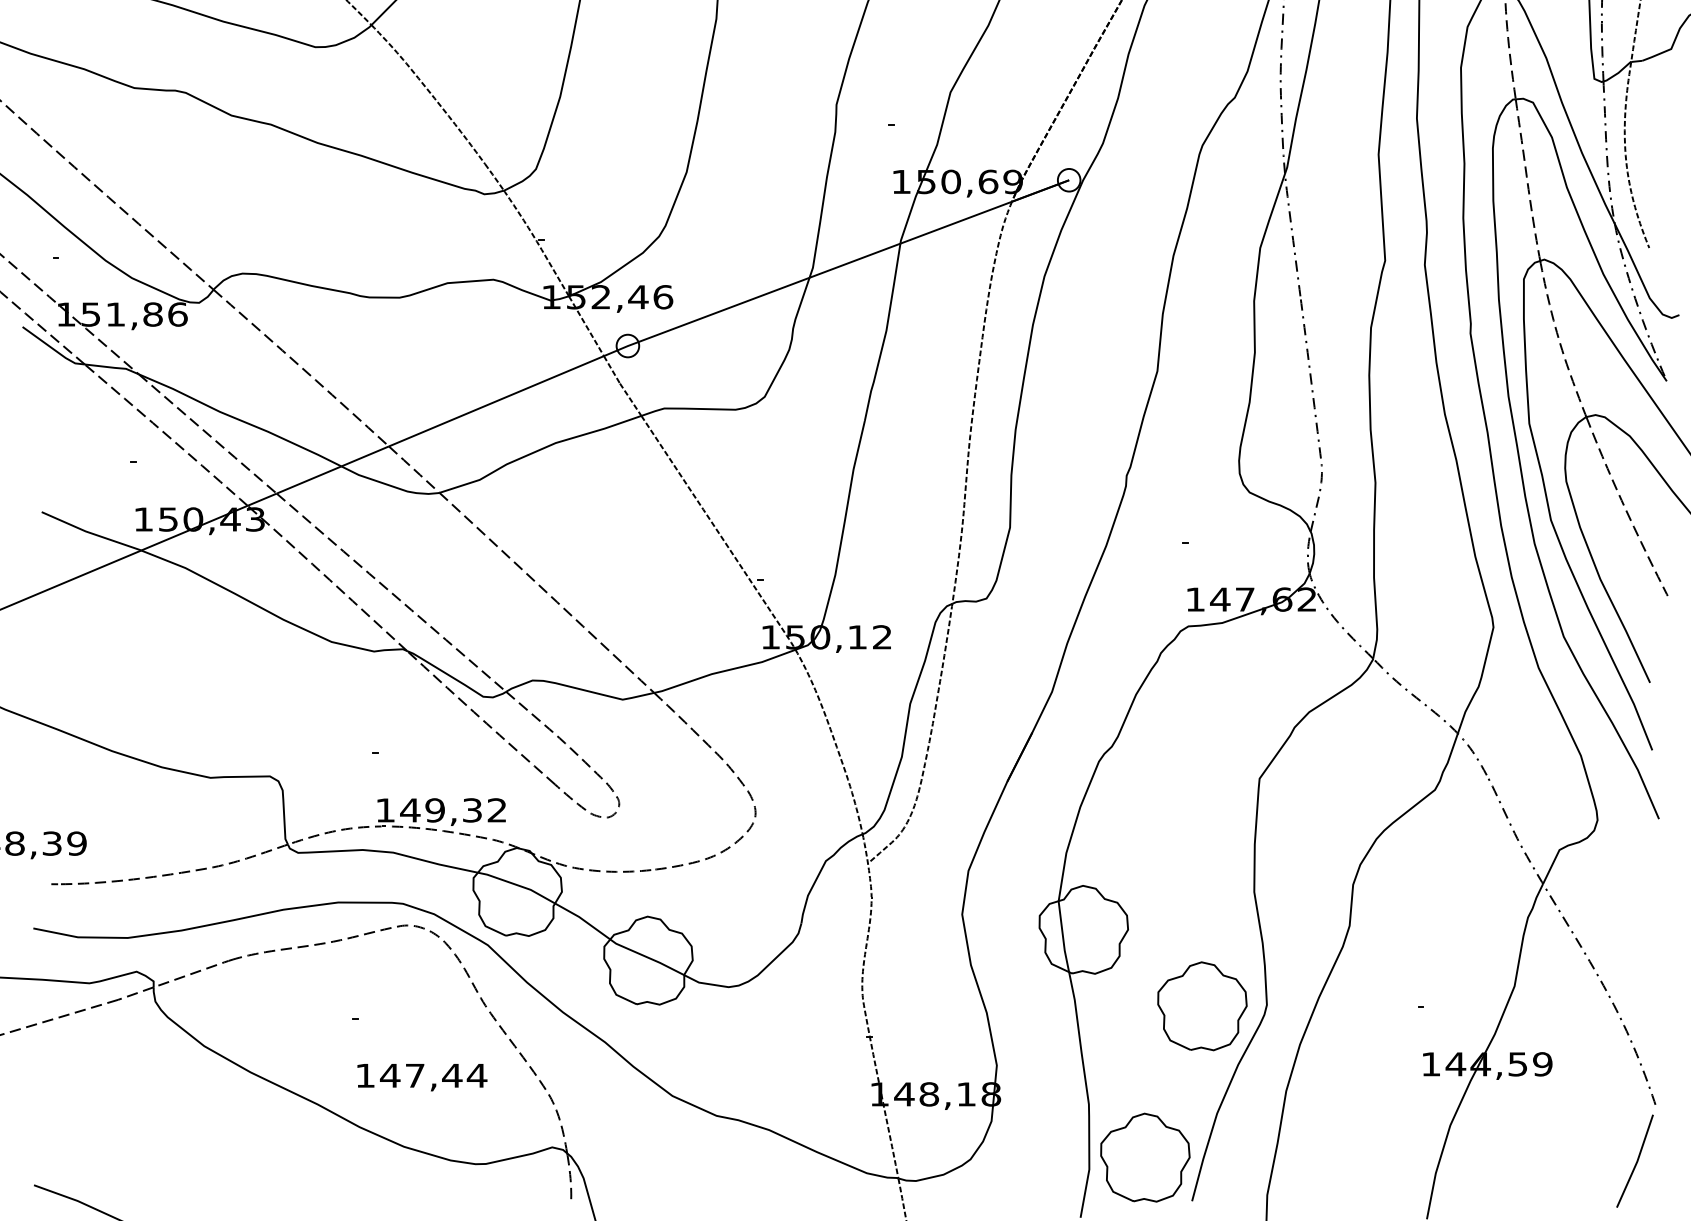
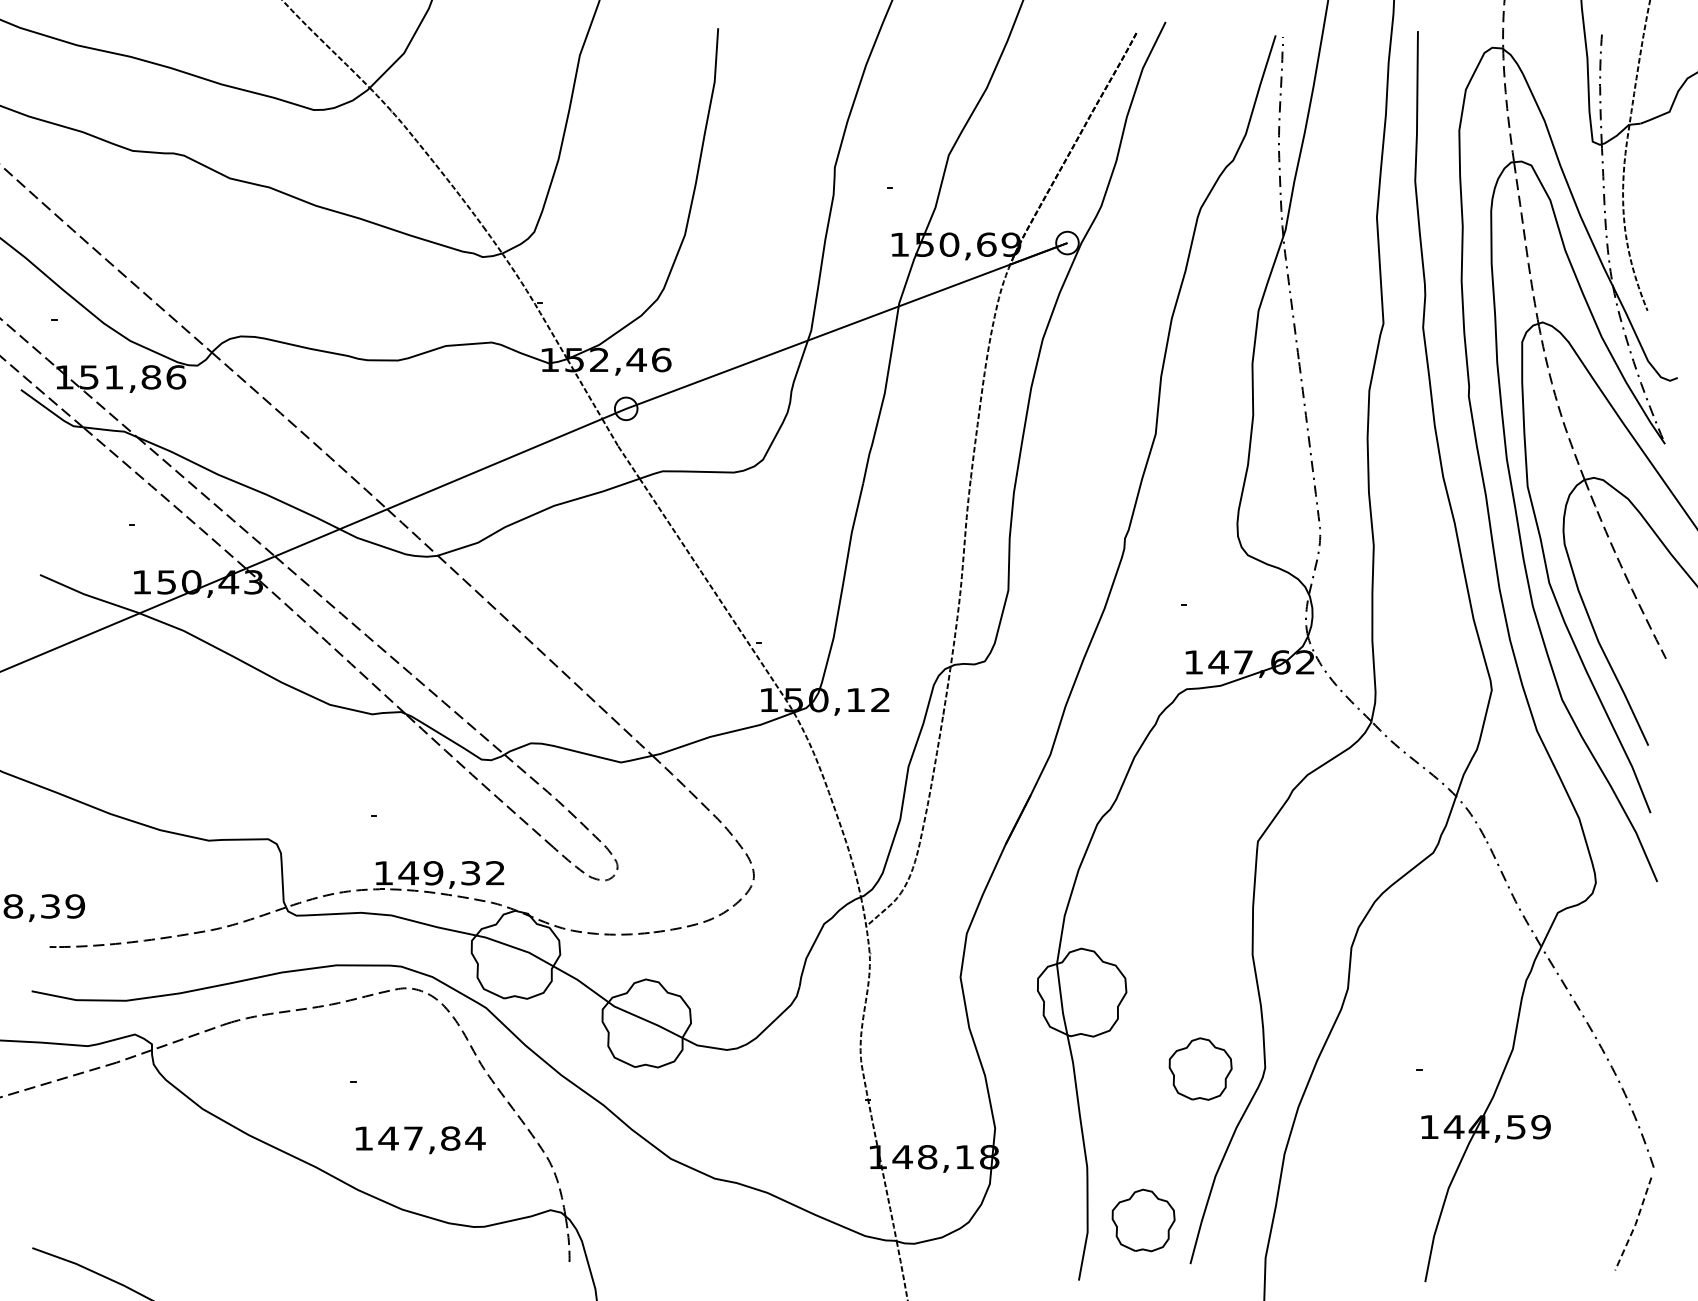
part: (1202, 1005) -> (1200, 1068), size x0.7
text: (452, 1075) -> (450, 1138), 147,44 -> 147,84
part: (1145, 1157) -> (1143, 1220), size x0.7
line: (1637, 1161) -> (1635, 1224), solid -> dashed

